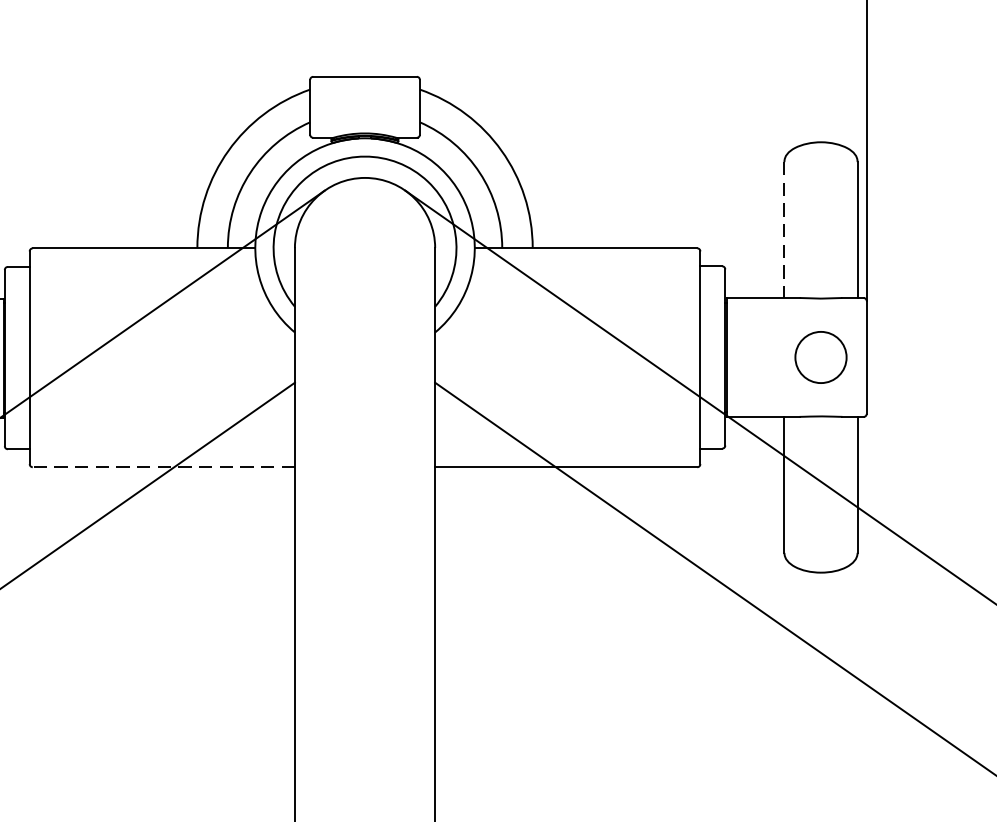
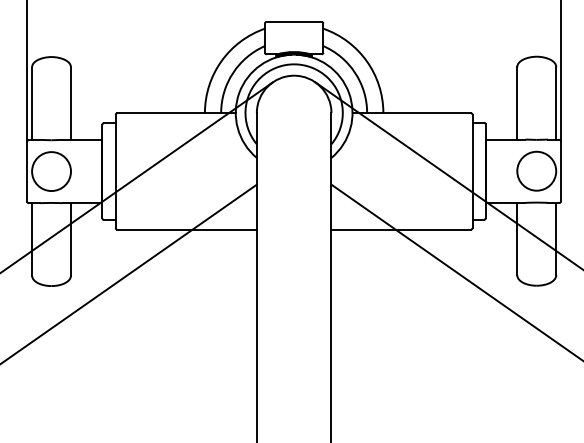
line: (784, 230) -> (517, 103), dashed -> solid
circle: (820, 356) -> (536, 170), size x1.43
line: (164, 466) -> (187, 229), dashed -> solid

